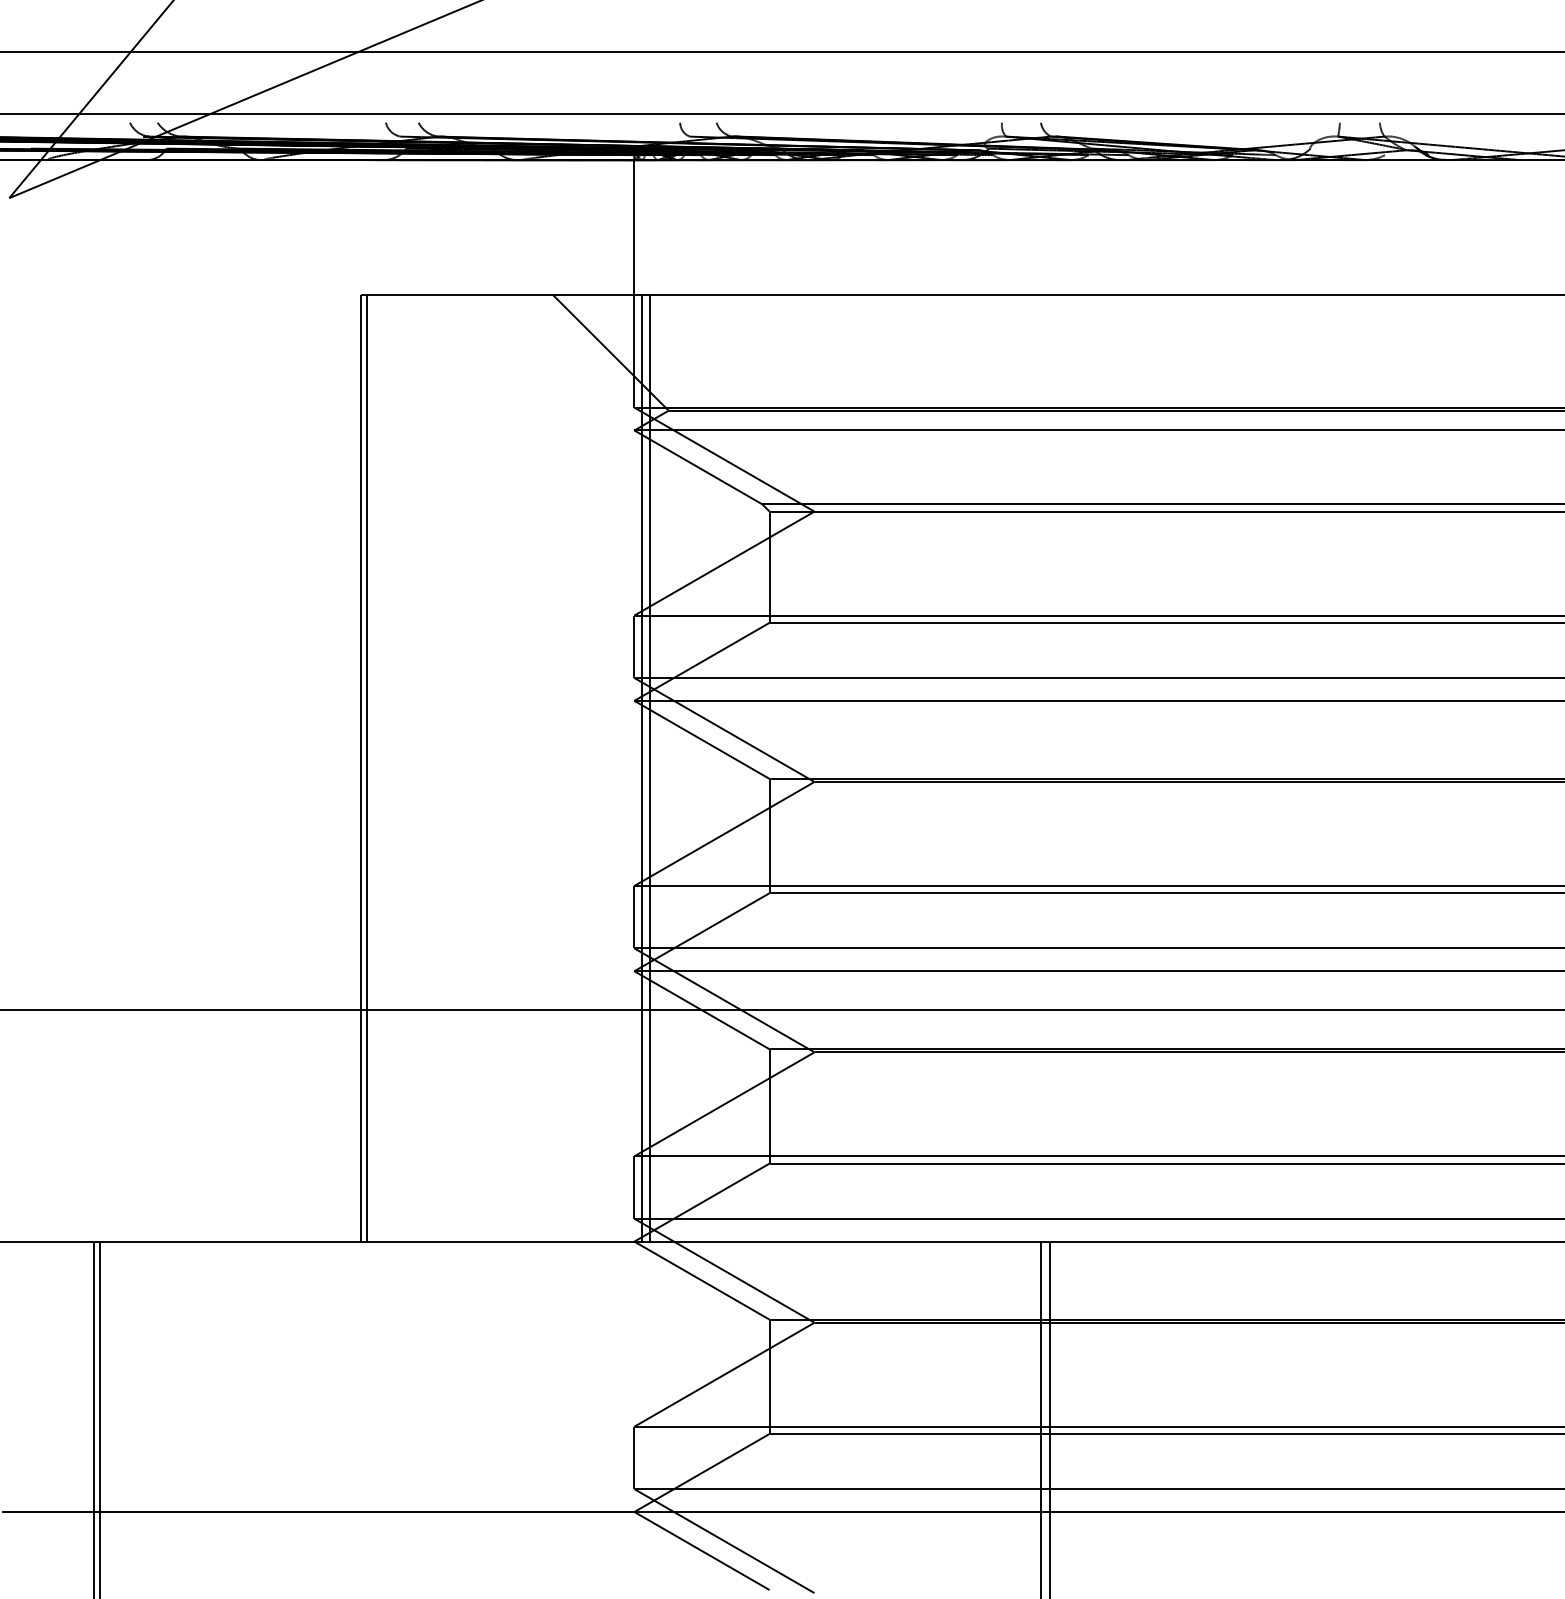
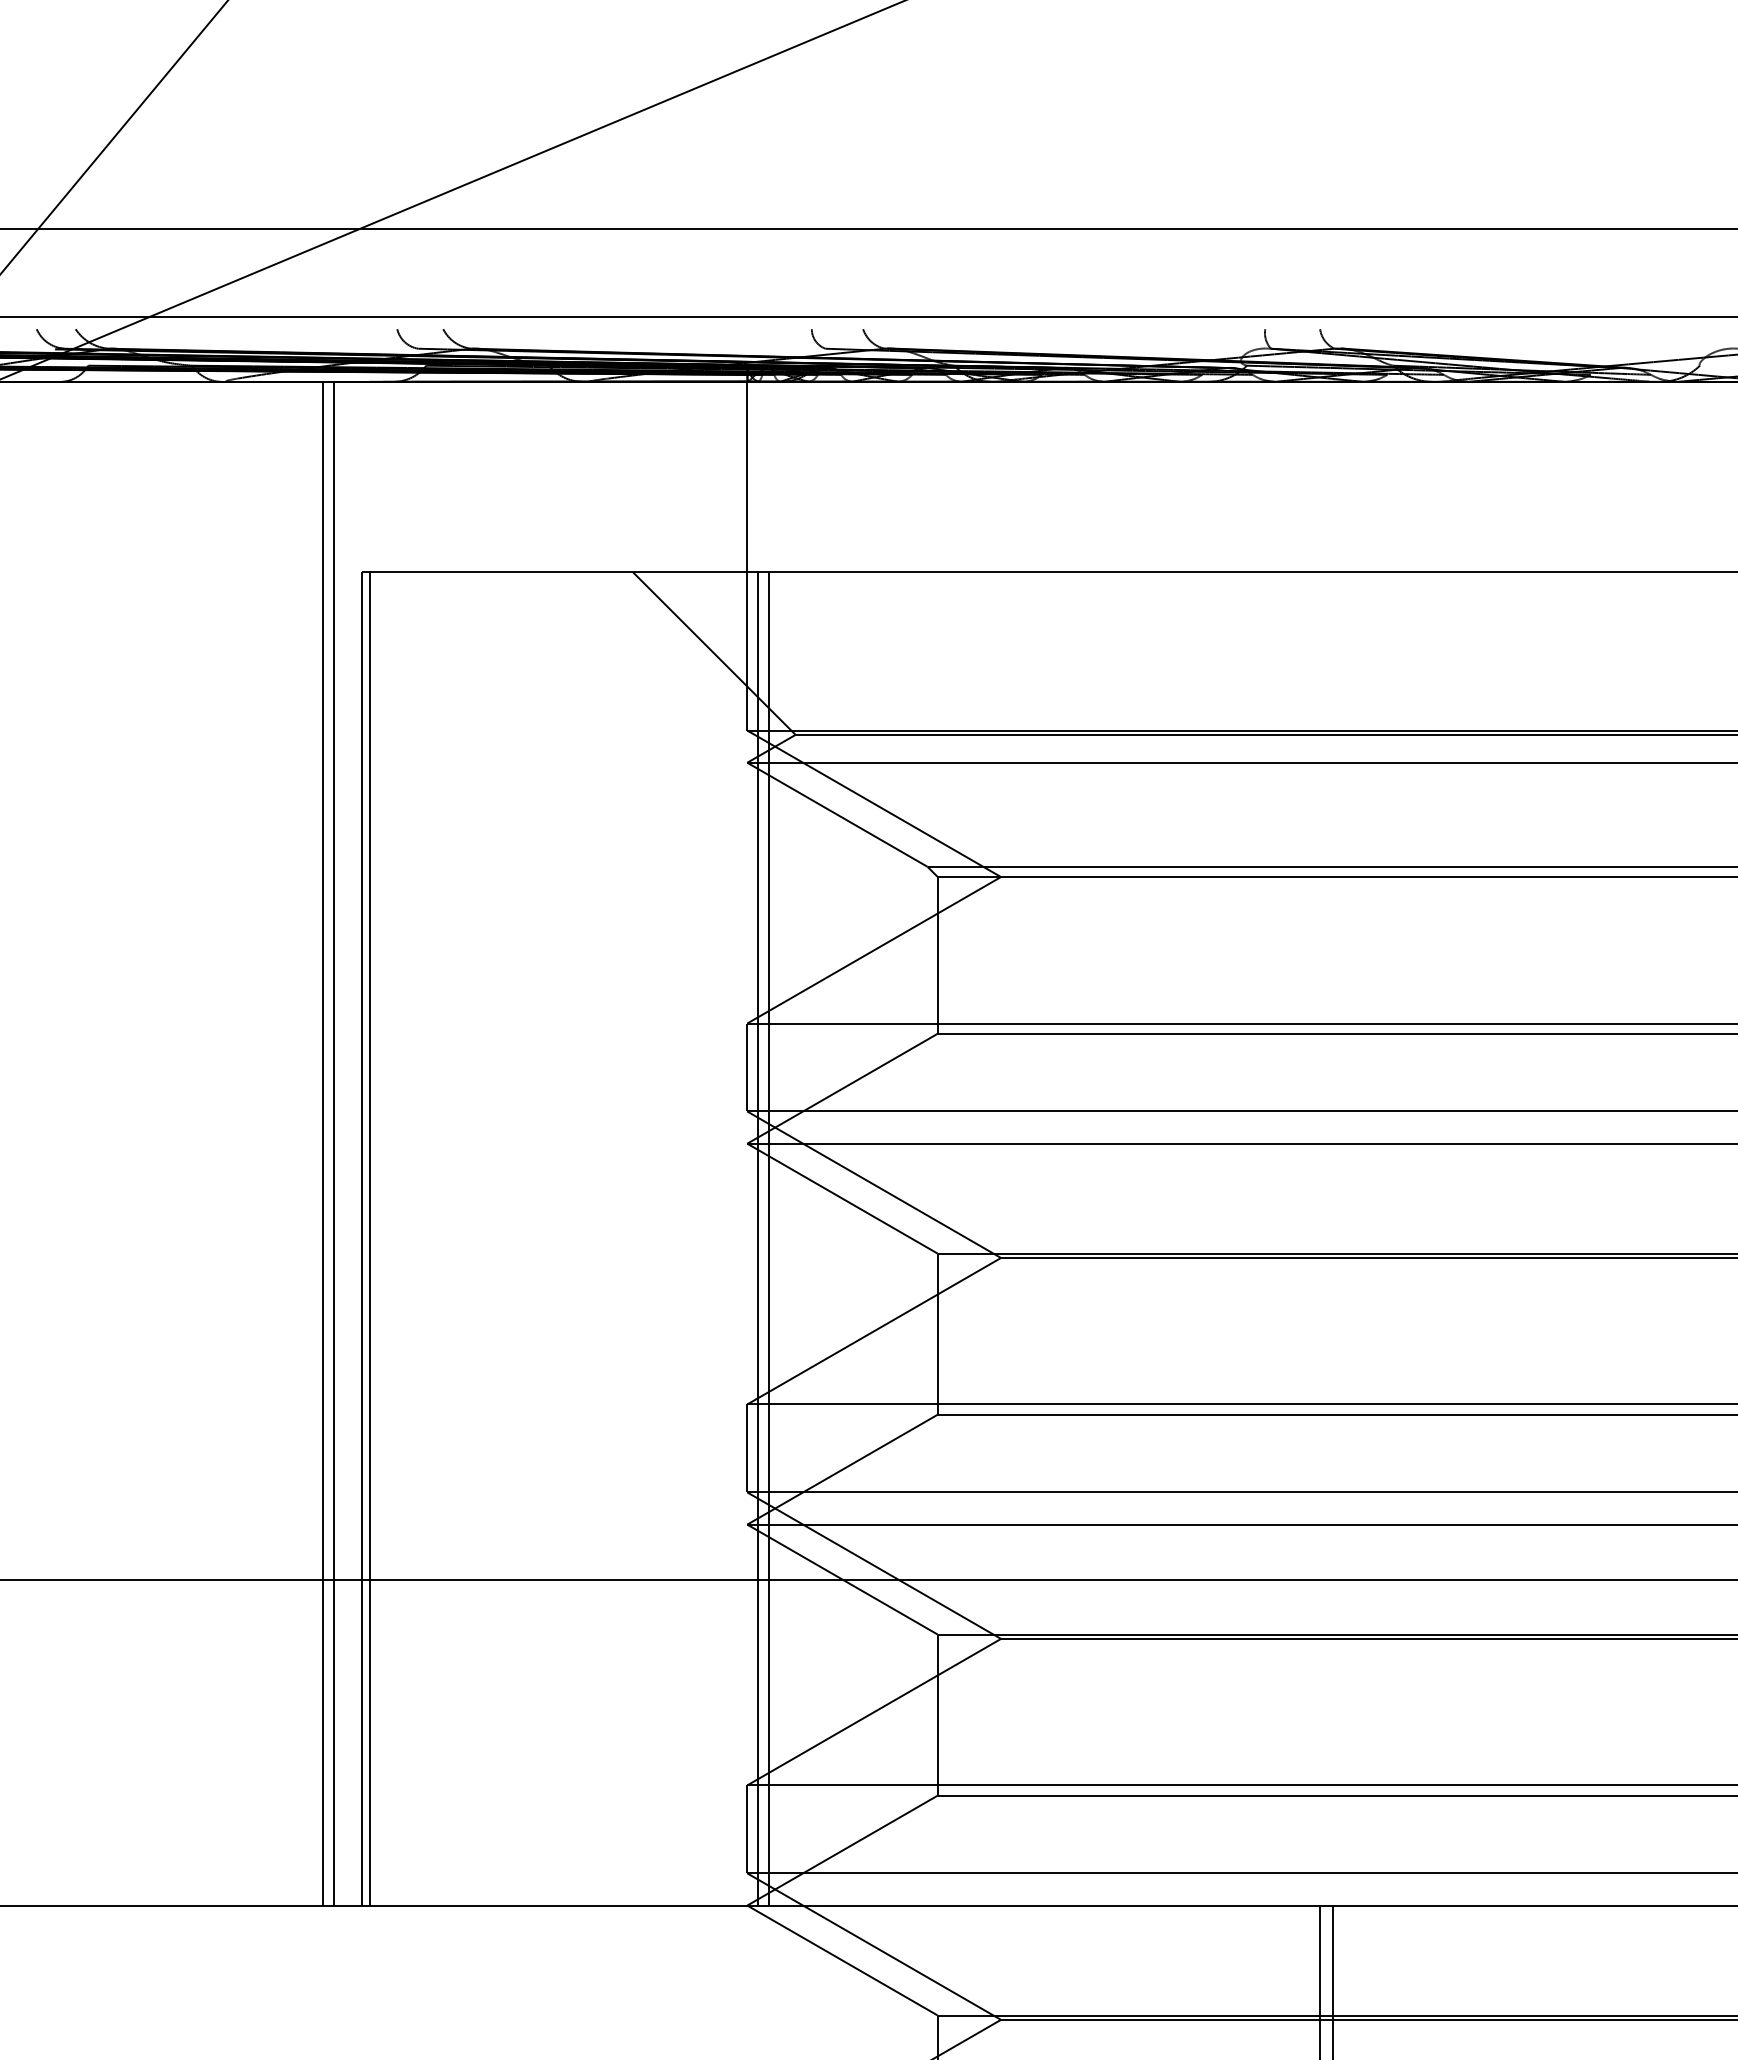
line: (333, 700) -> (323, 1143), added
line: (340, 700) -> (333, 1143), added

